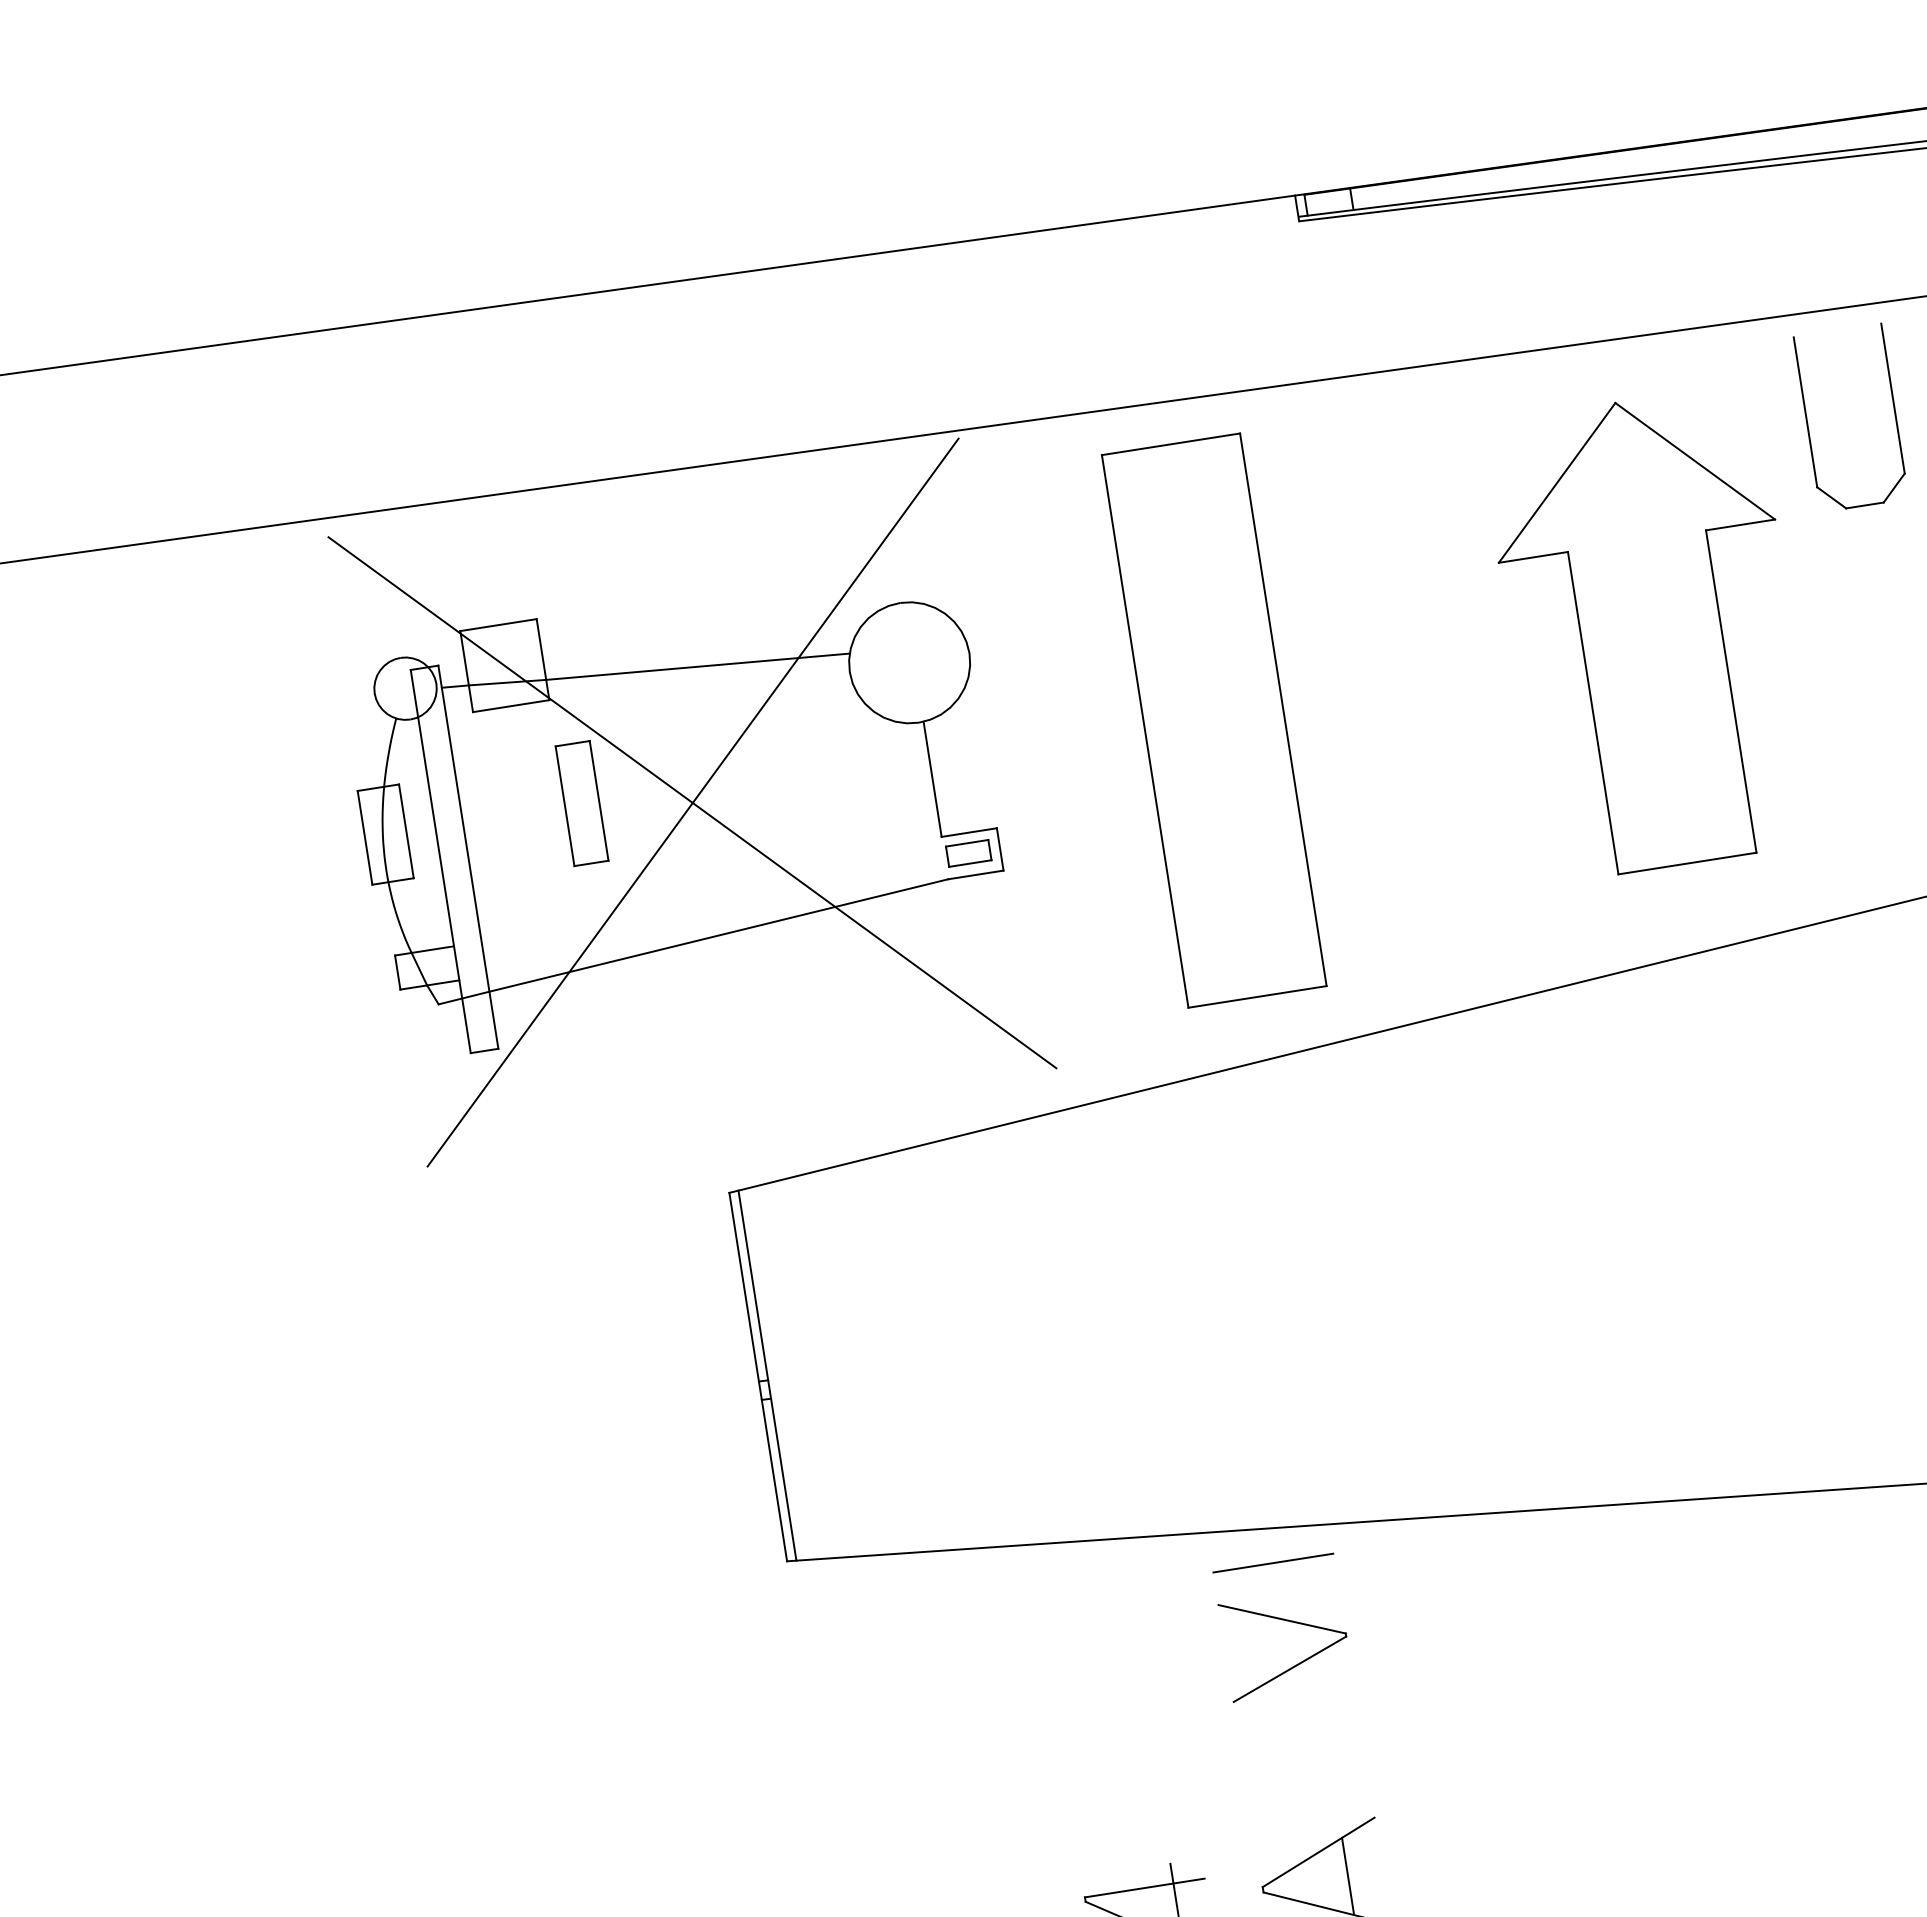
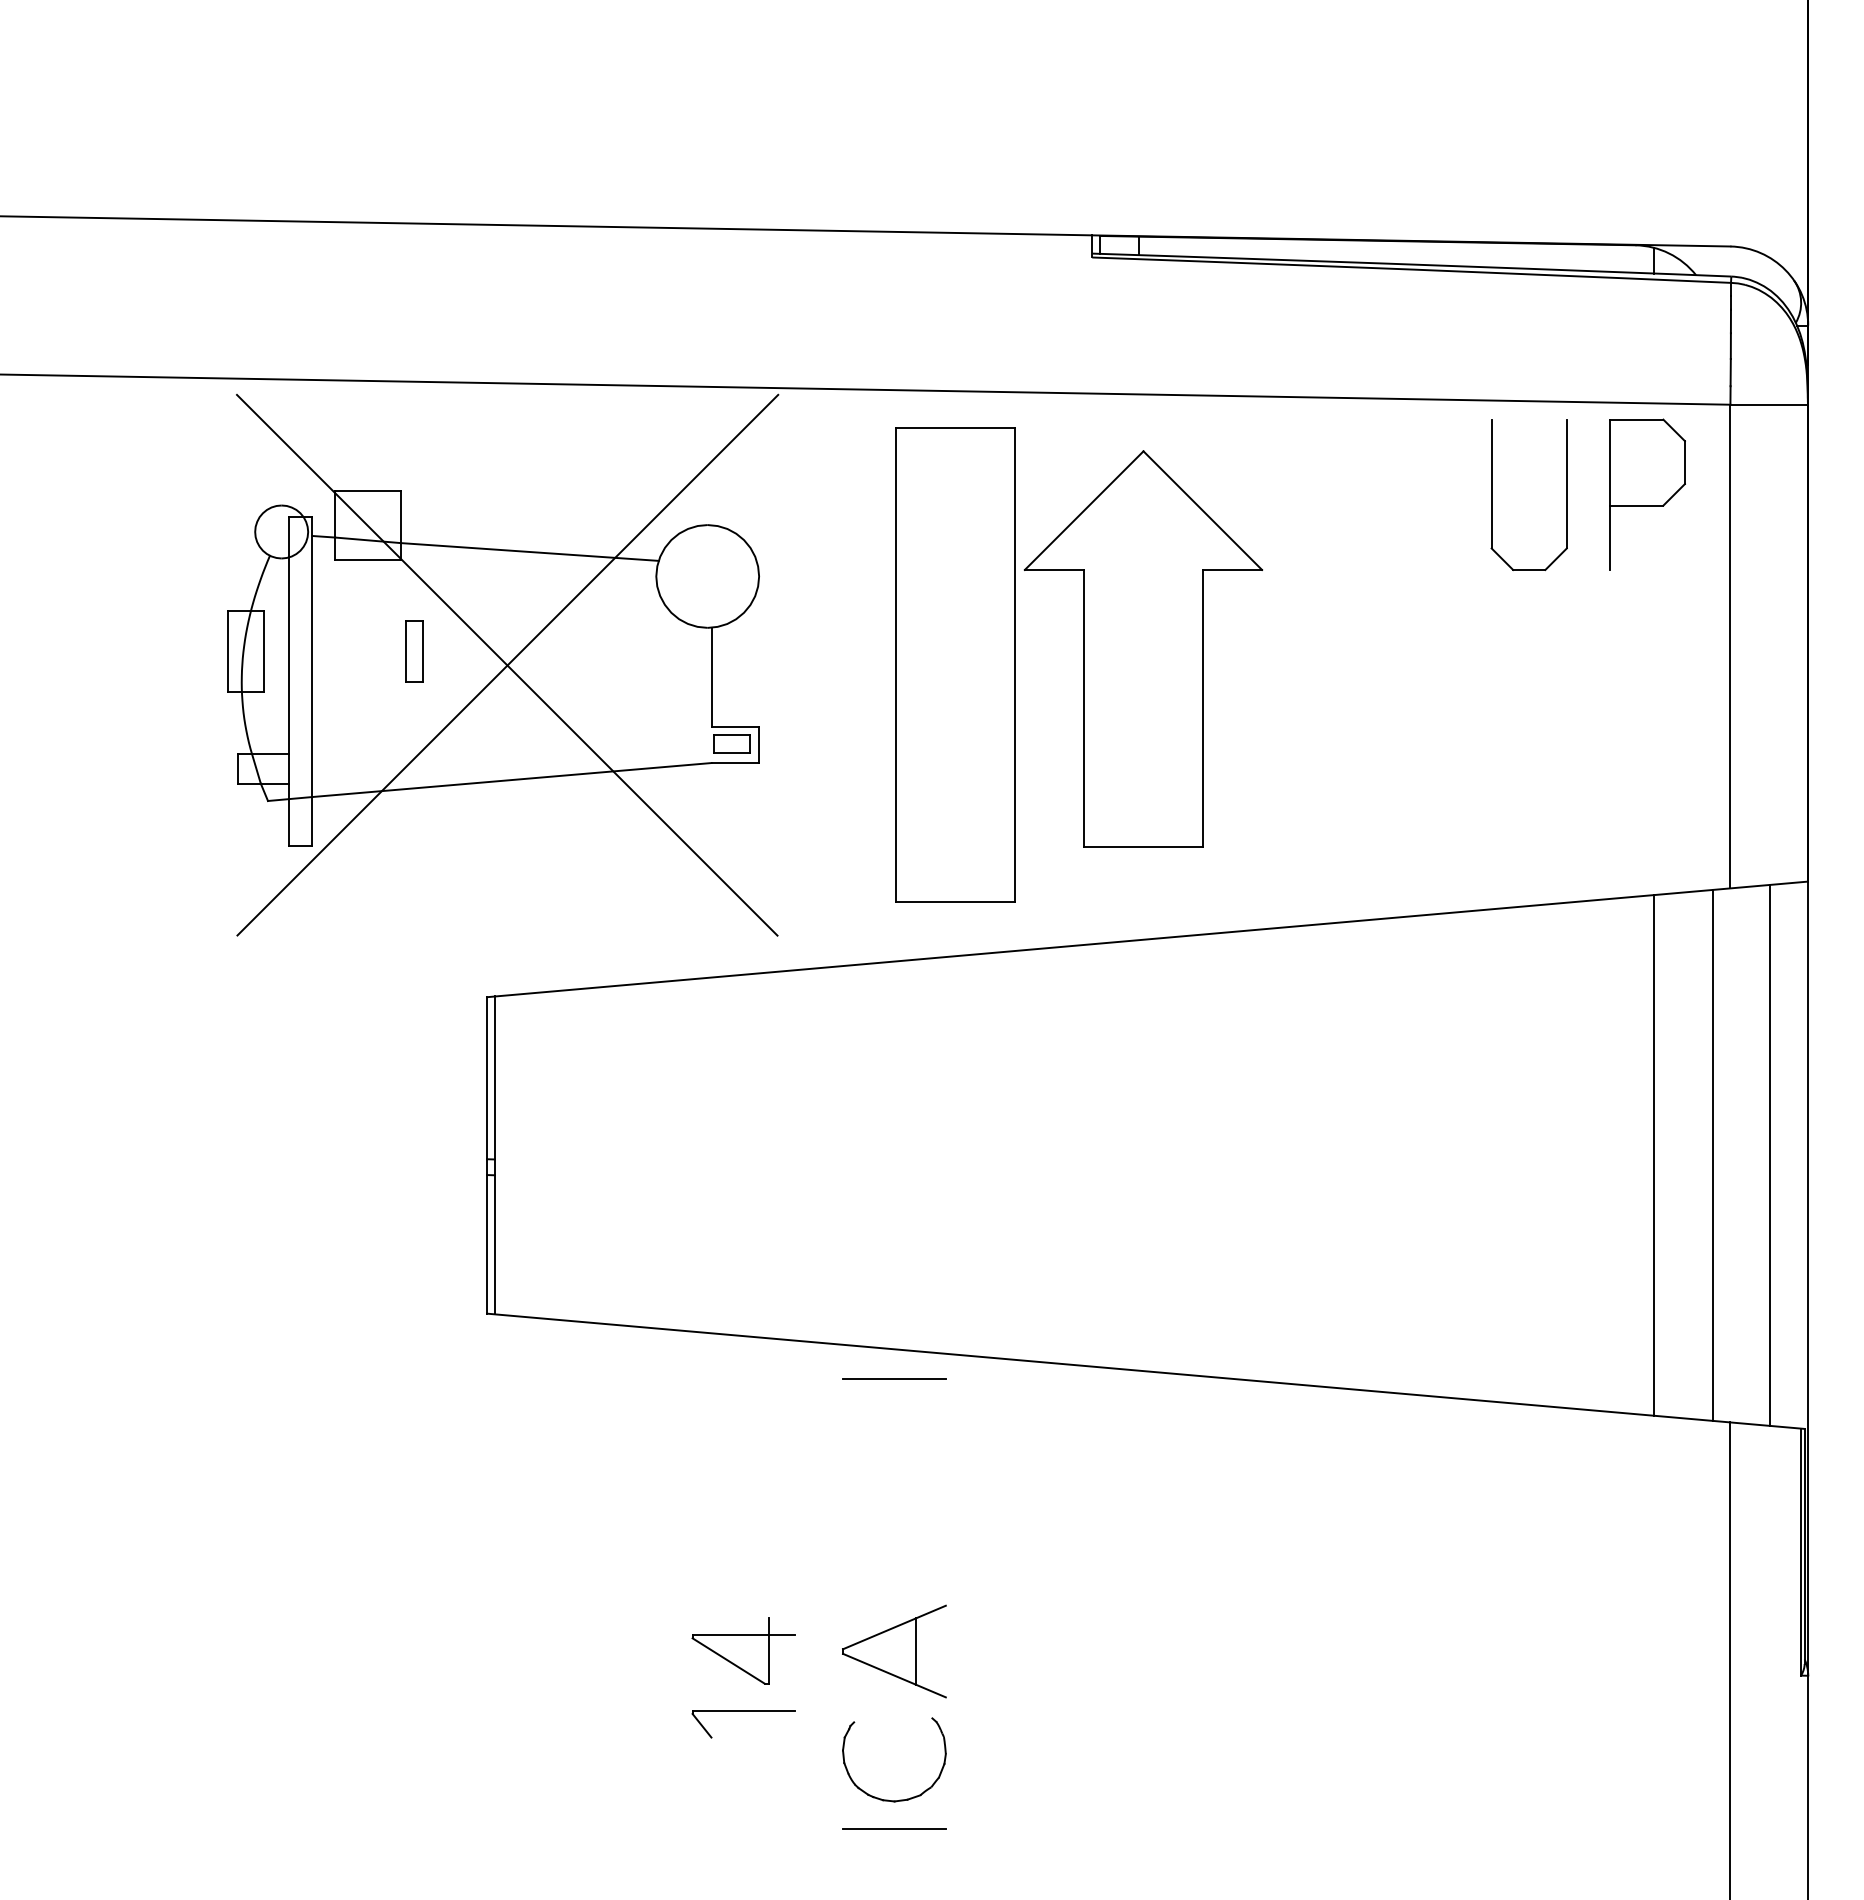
part: (1650, 632) -> (1142, 648), moved
part: (581, 803) -> (414, 651), size x0.6
part: (1288, 1622) -> (899, 1430), removed

